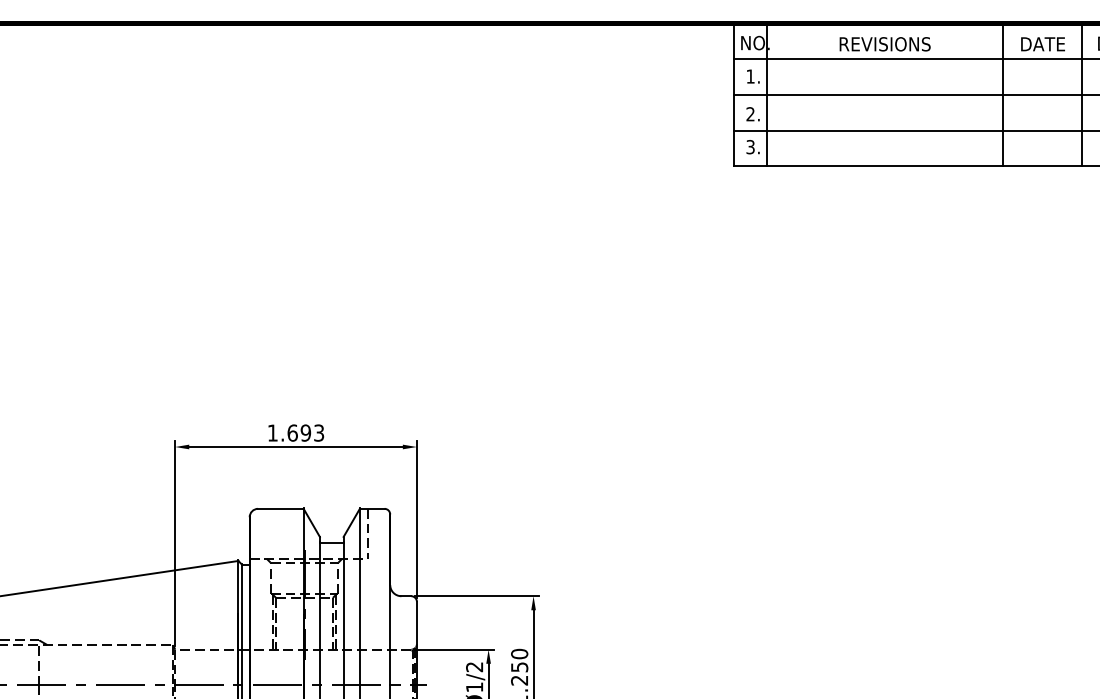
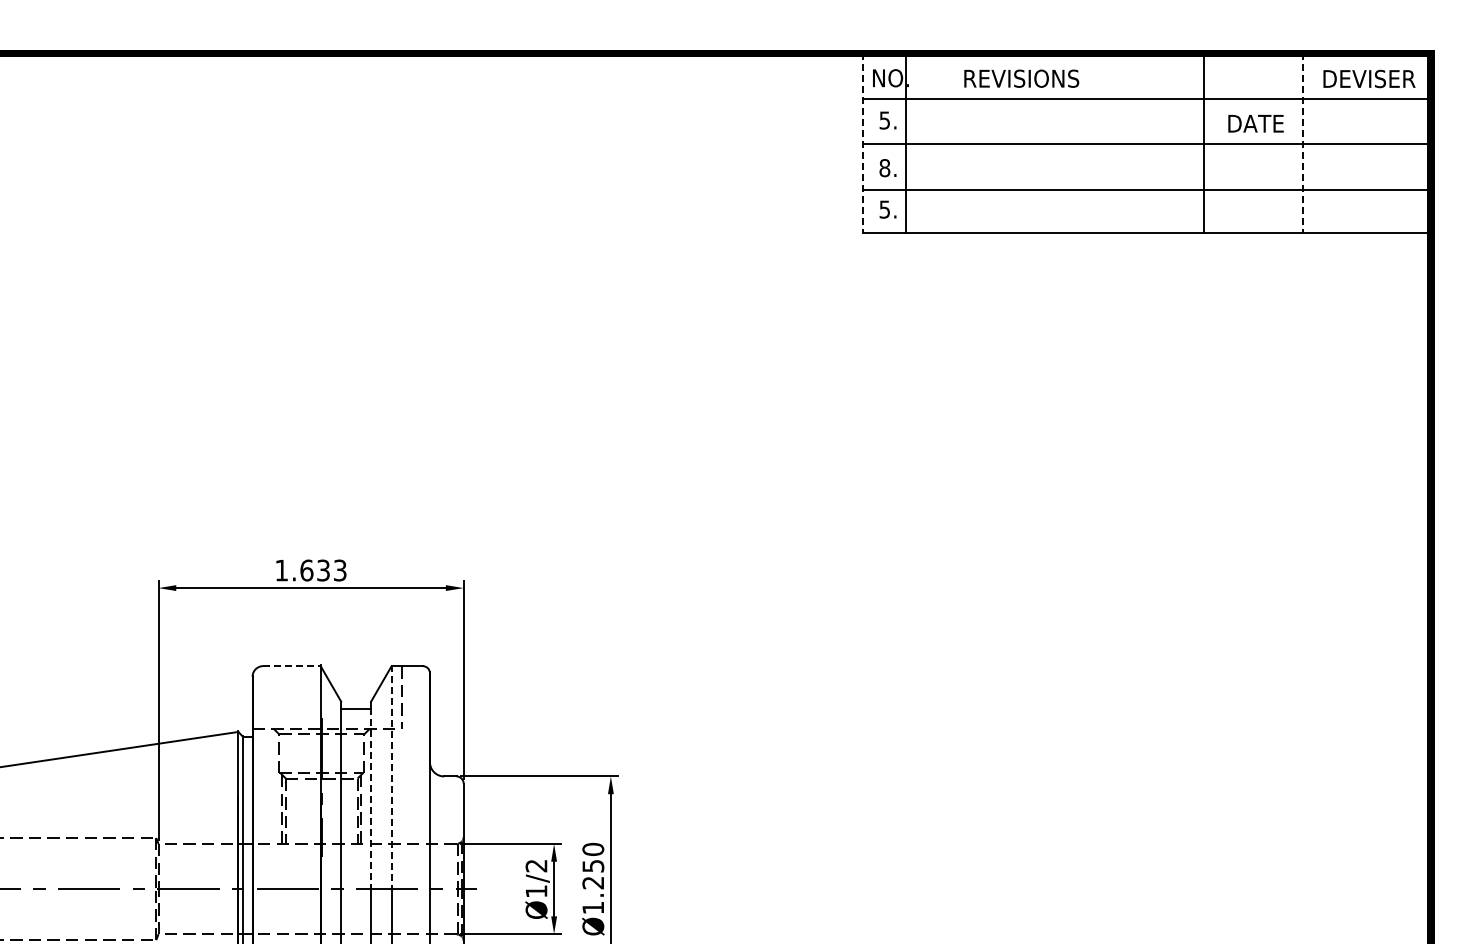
text: (884, 44) -> (1021, 78), moved
text: (1042, 44) -> (1255, 123), moved
text: (750, 76) -> (884, 120), 1. -> 5.
line: (733, 94) -> (863, 143), solid -> dashed
line: (1082, 94) -> (1303, 143), solid -> dashed
text: (750, 114) -> (884, 168), 2. -> 8.
text: (751, 146) -> (885, 208), 3. -> 5.
text: (305, 433) -> (323, 570), 1.693 -> 1.633
line: (280, 509) -> (291, 666), solid -> dashed
line: (359, 596) -> (391, 776), solid -> dashed
line: (343, 613) -> (371, 798), solid -> dashed

